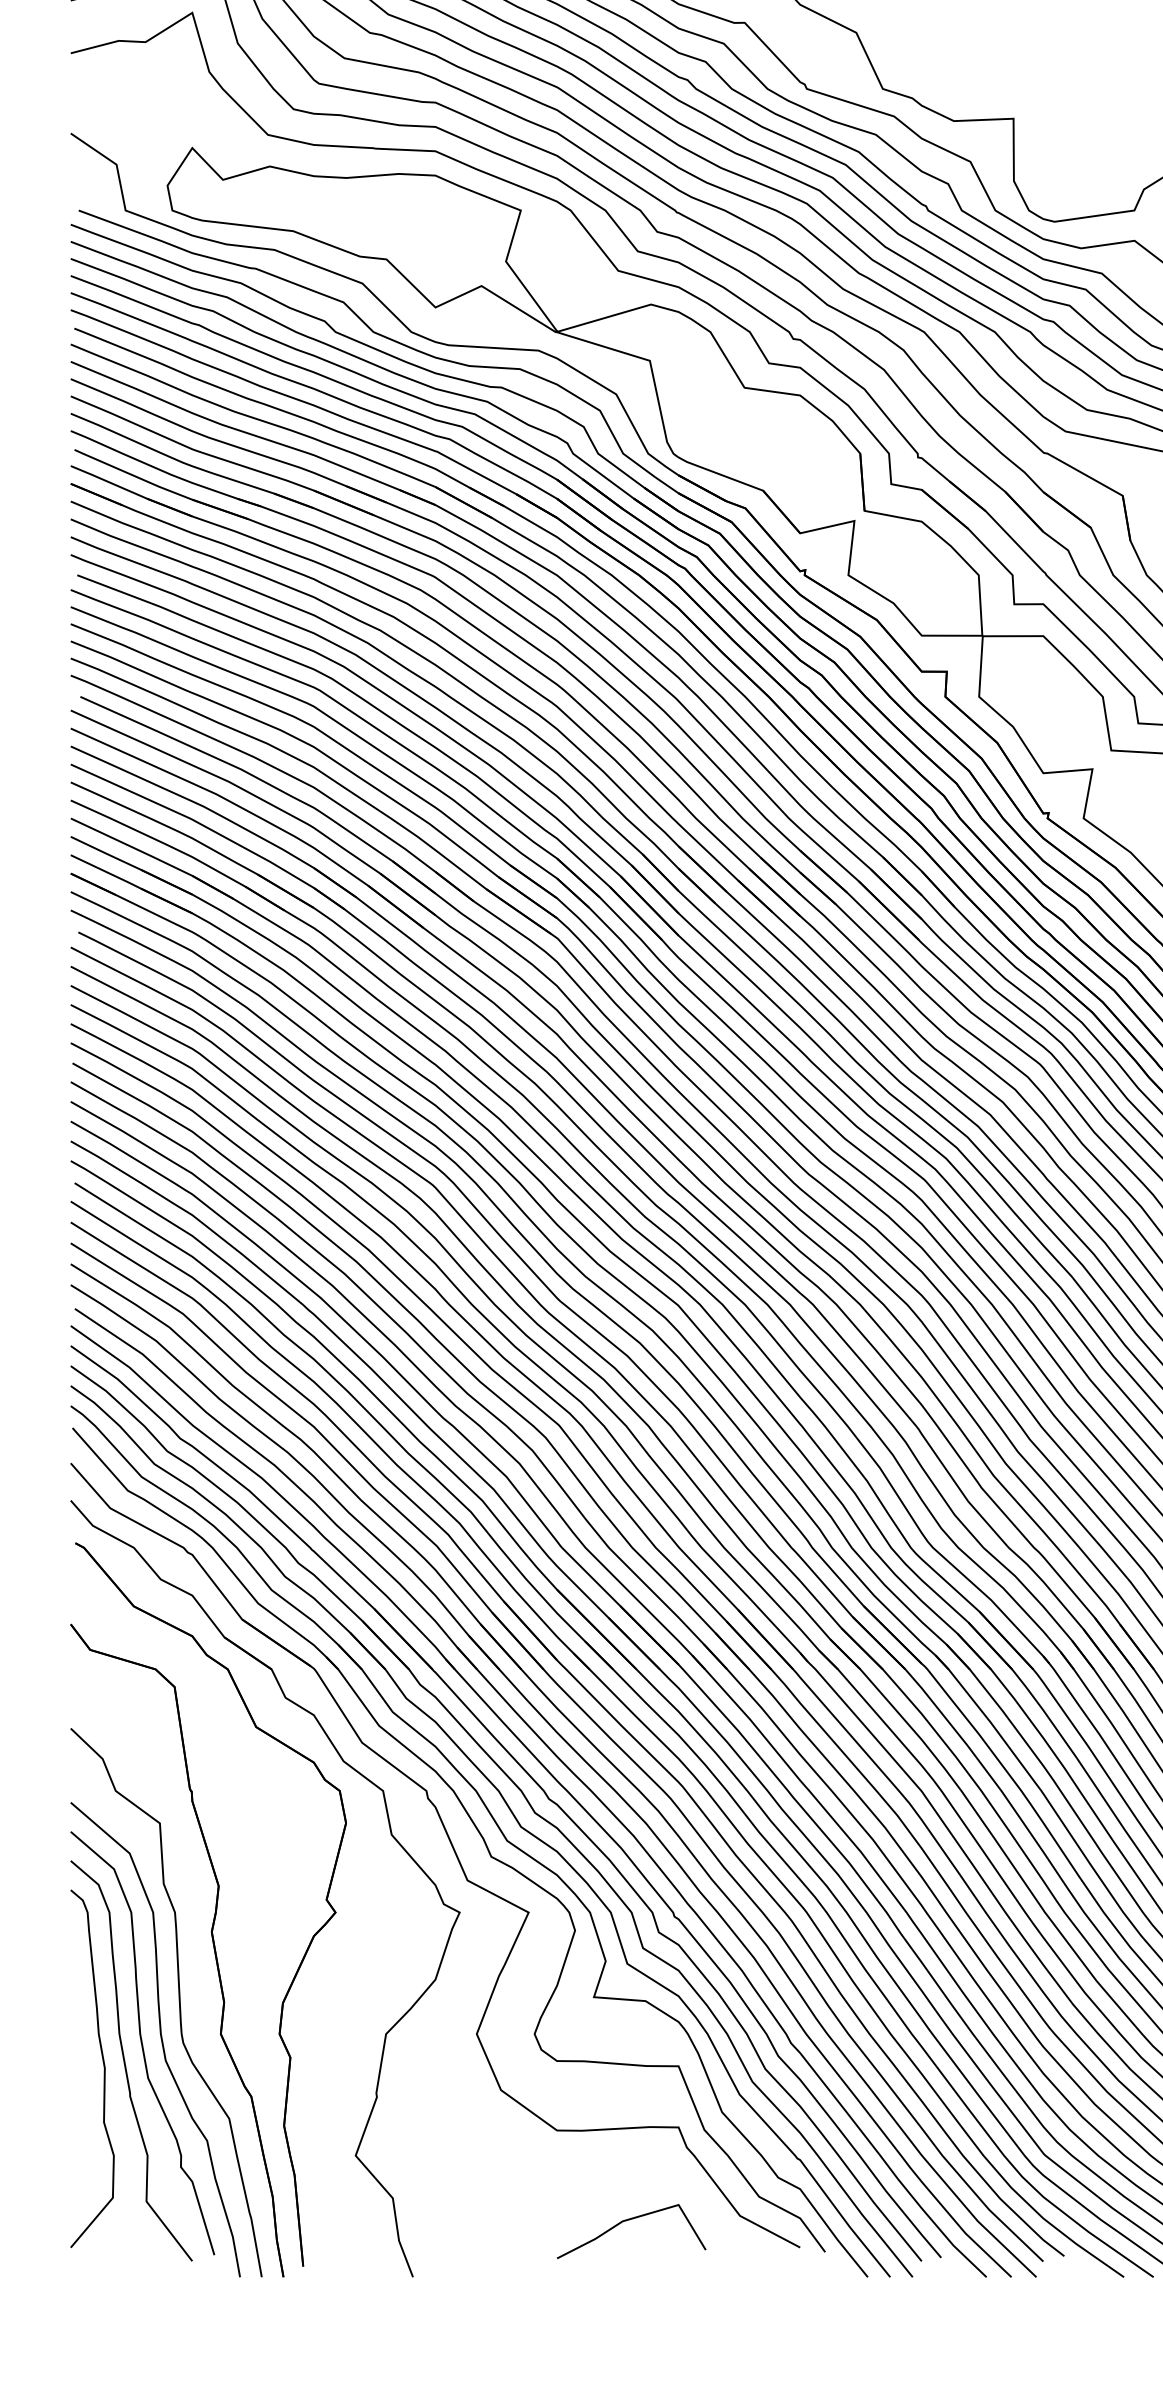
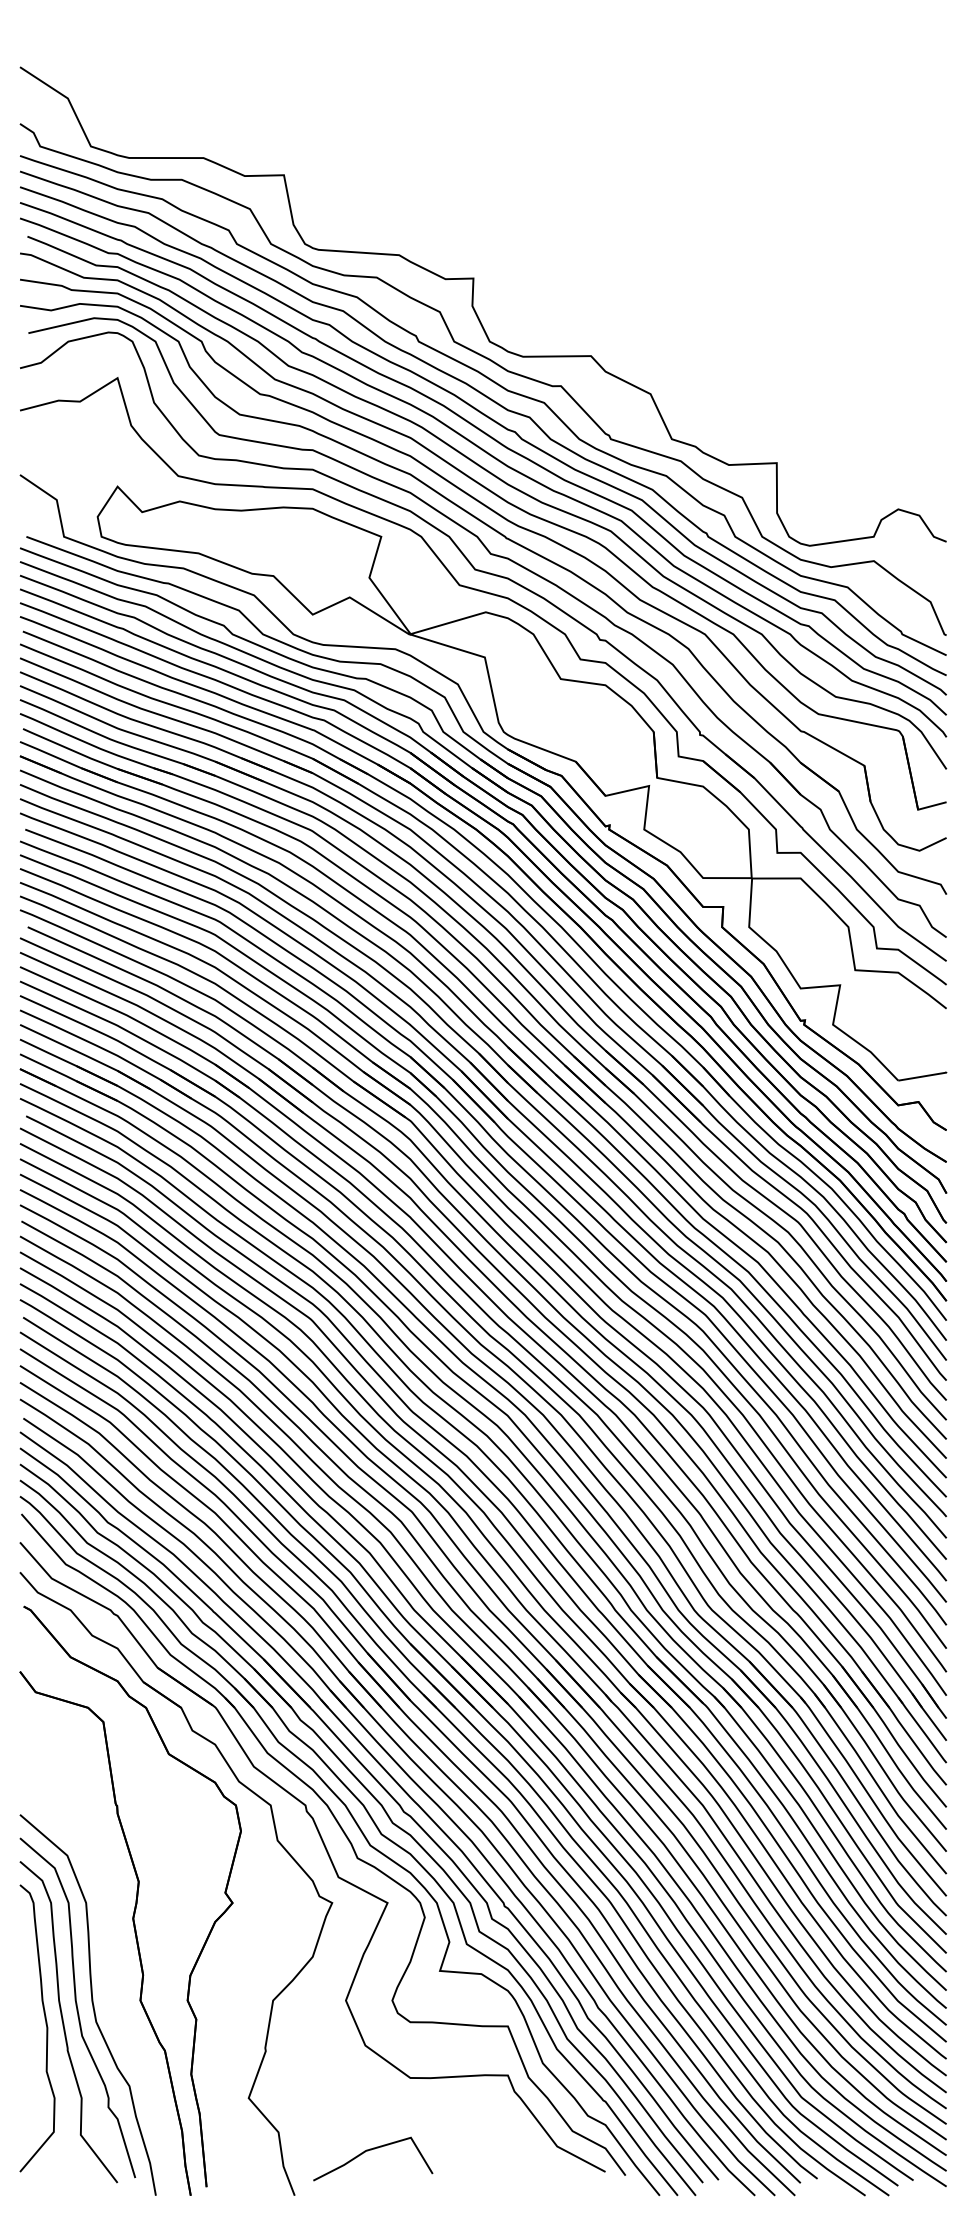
curve: (178, 2001) -> (106, 1974), removed
line: (629, 2220) -> (371, 2150), moved

